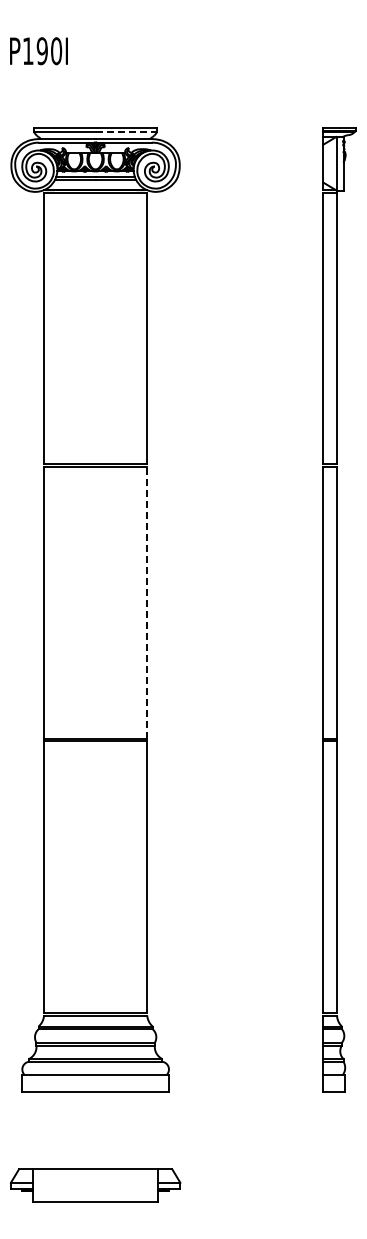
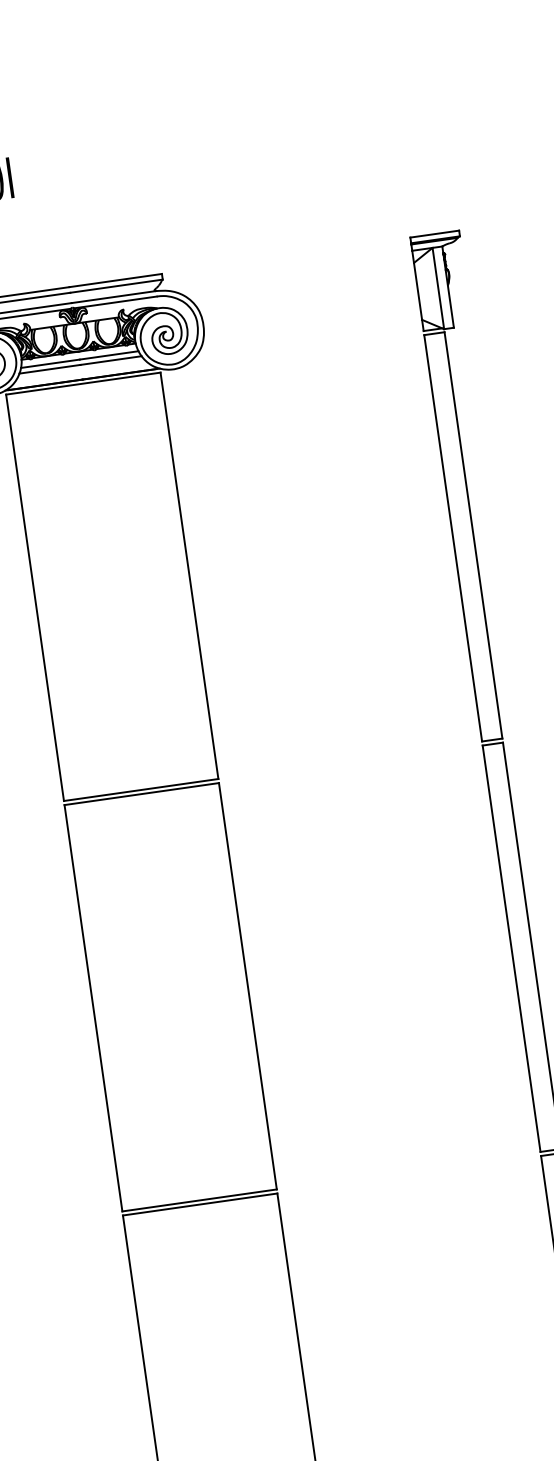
line: (126, 132) -> (116, 286), dashed -> solid
line: (147, 602) -> (248, 985), dashed -> solid

